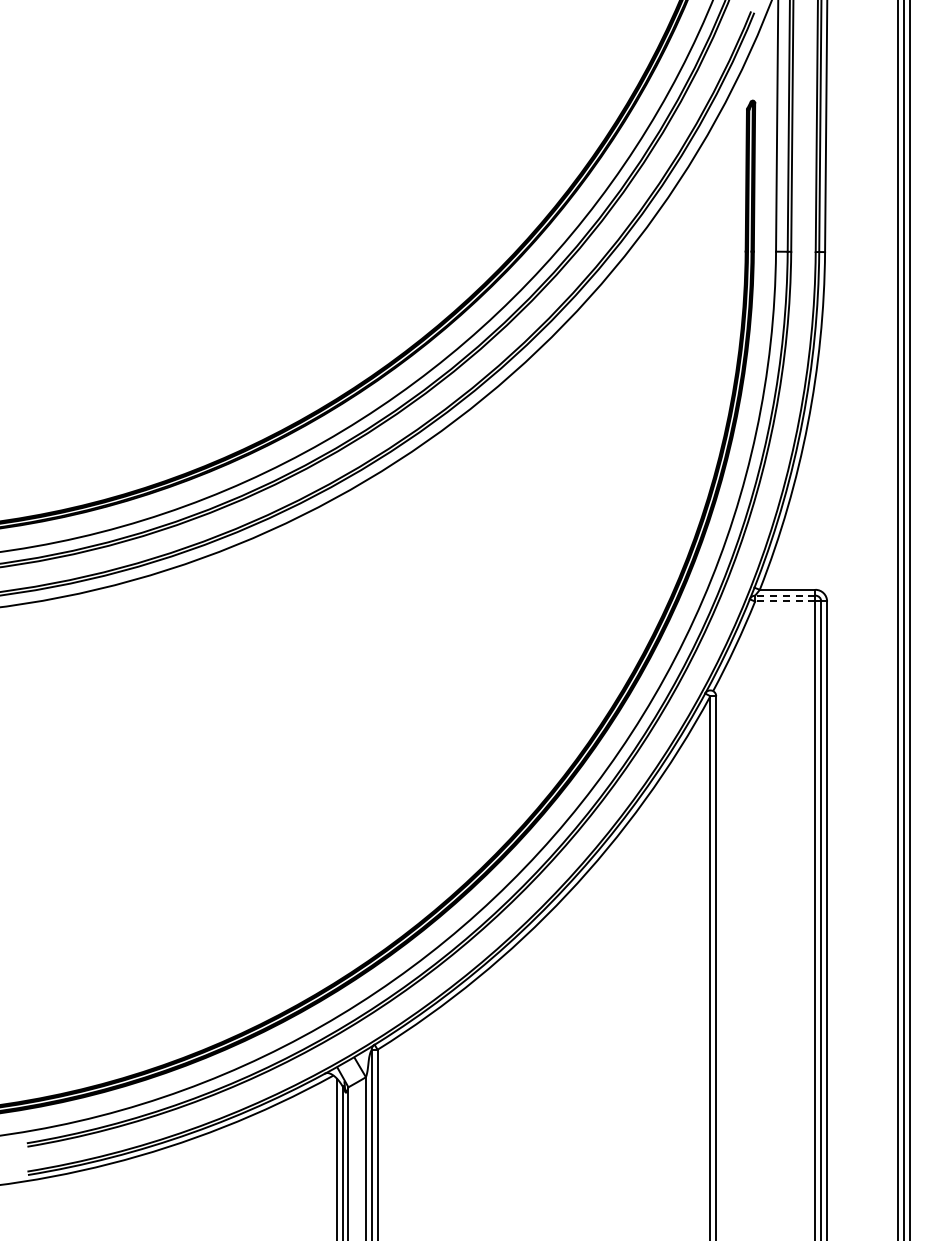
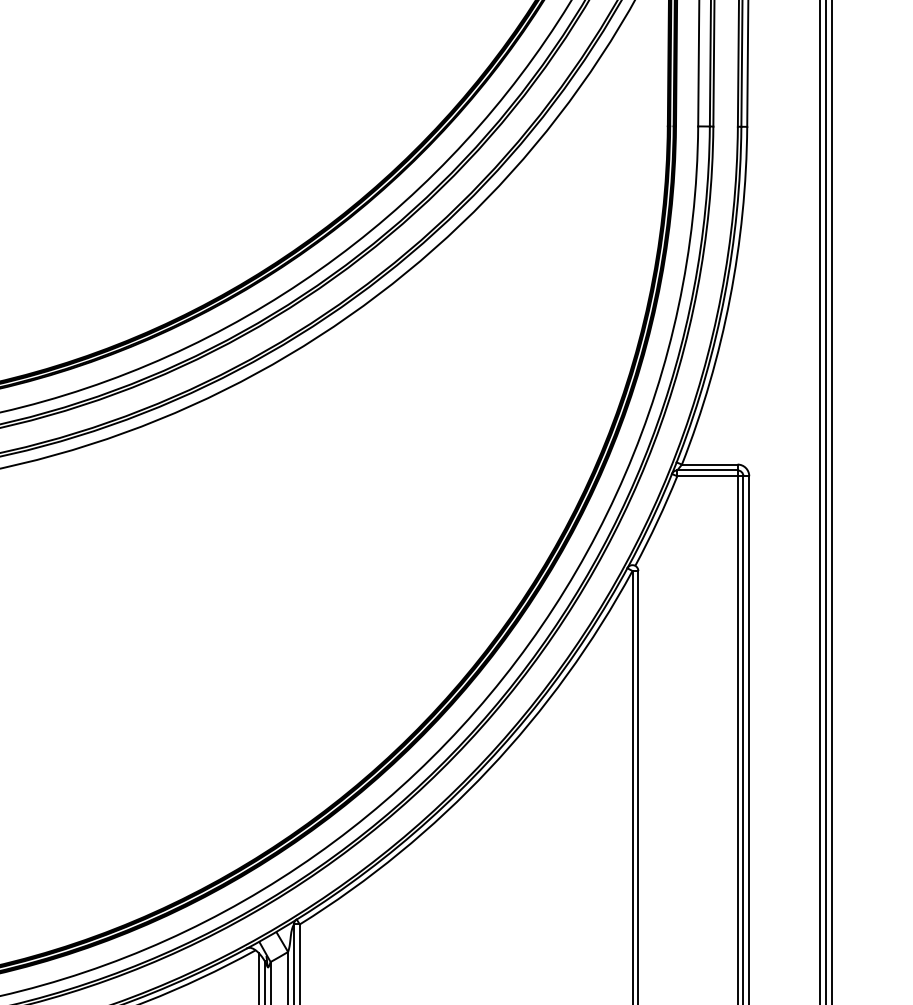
line: (784, 595) -> (706, 470), dashed -> solid
line: (784, 601) -> (706, 476), dashed -> solid

